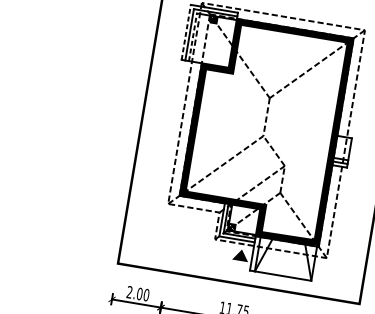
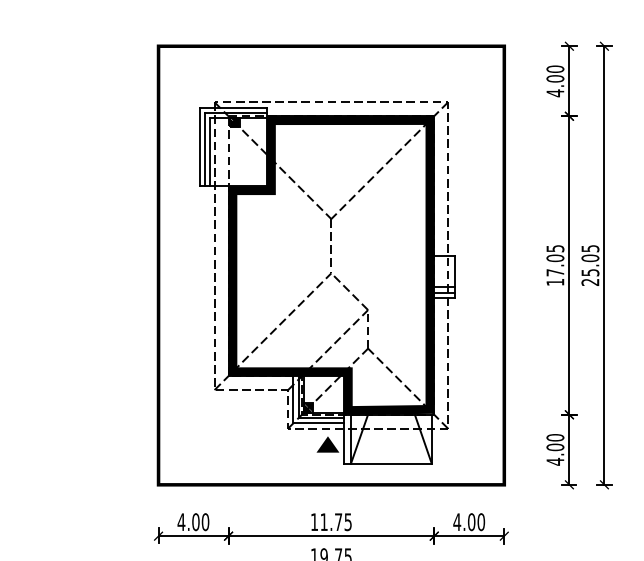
line: (186, 32) -> (199, 146), dashed -> solid
line: (193, 36) -> (210, 151), dashed -> solid
text: (129, 291) -> (181, 521), 2.00 -> 4.00

